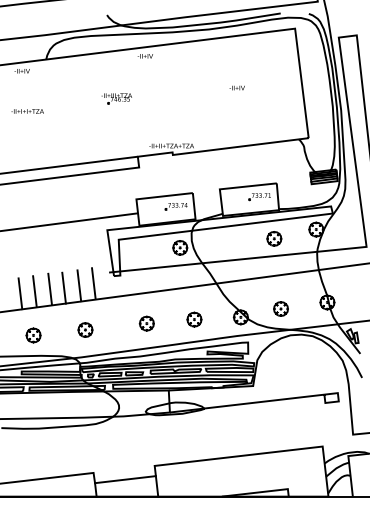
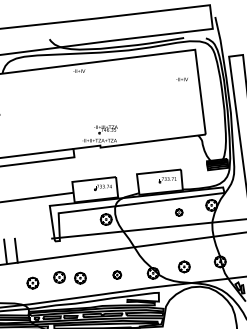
text: (236, 87) -> (181, 79), moved
part: (116, 98) -> (105, 129), moved
part: (274, 238) -> (179, 212), size x0.6
line: (93, 283) -> (39, 247), removed
line: (79, 285) -> (28, 248), removed
part: (194, 319) -> (117, 275), size x0.7
part: (119, 322) -> (59, 277), added

